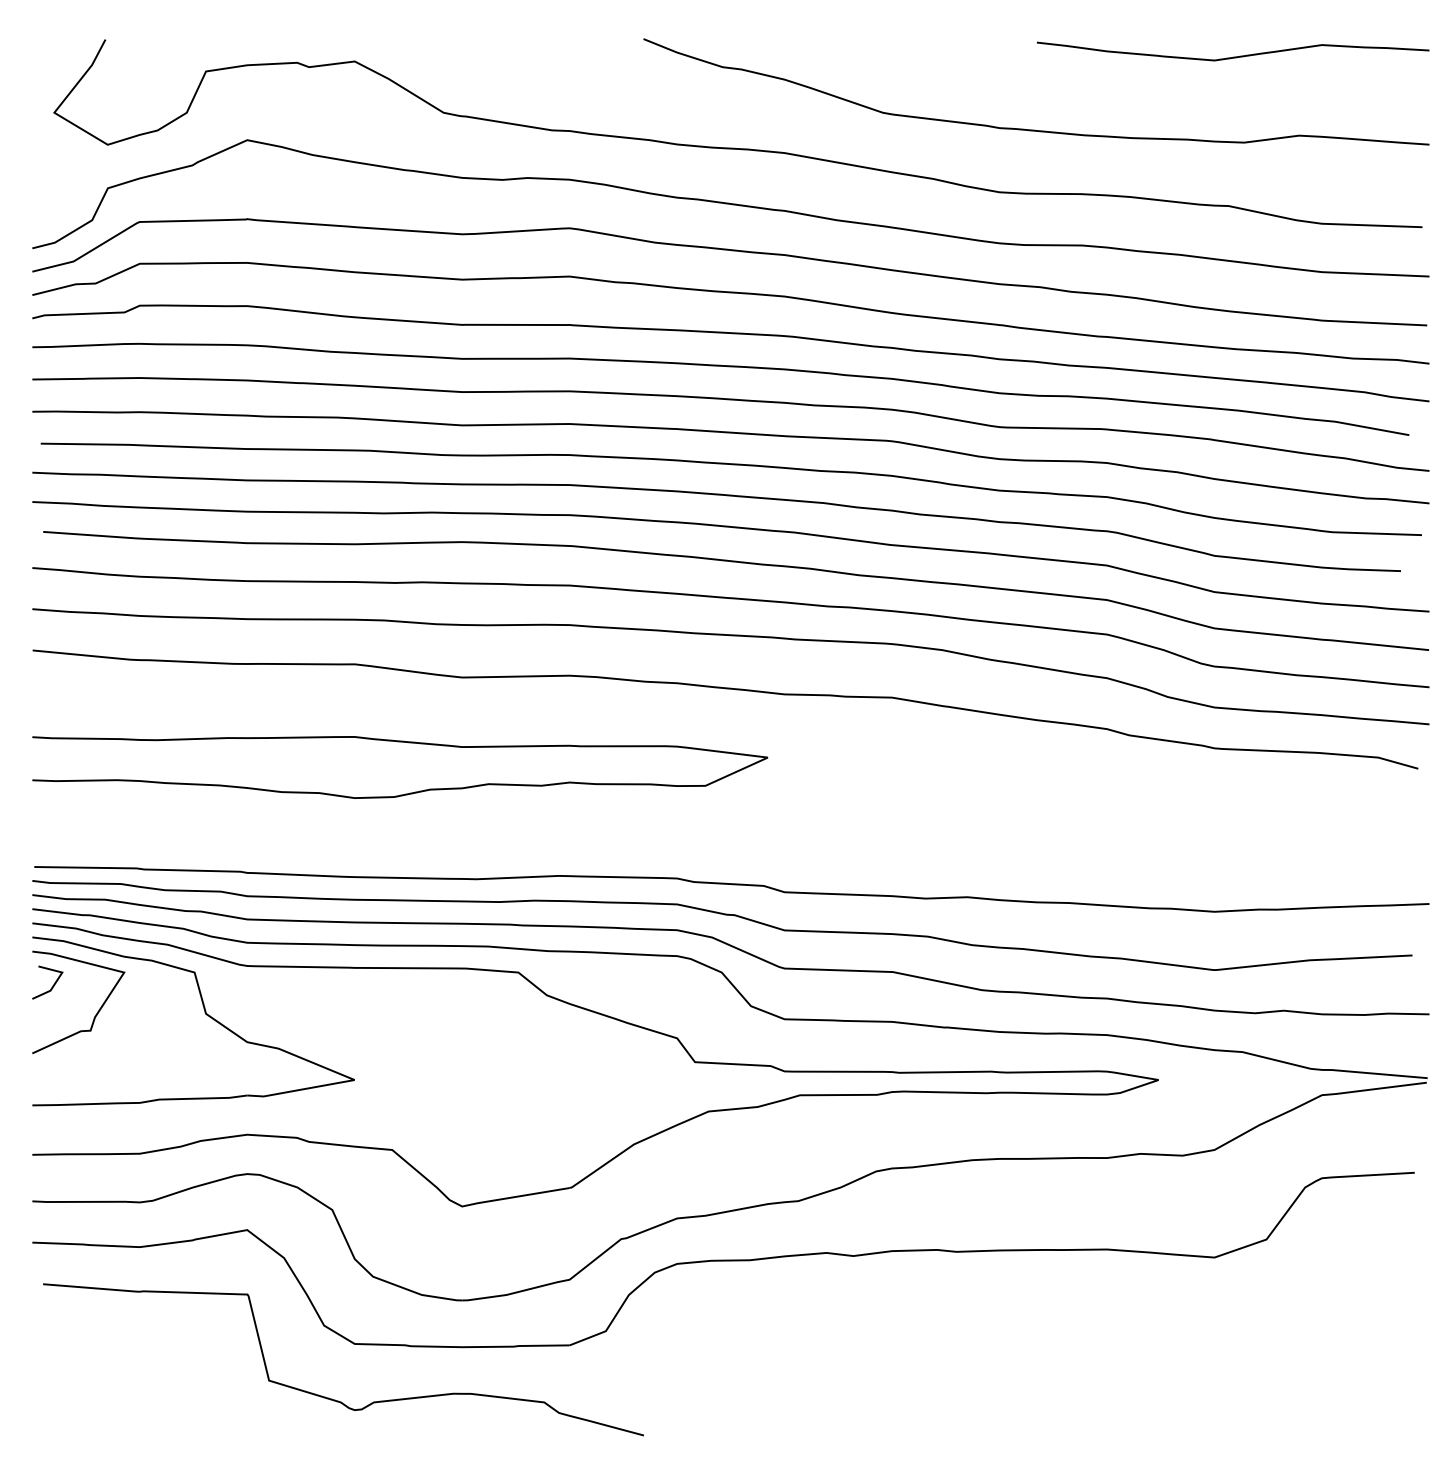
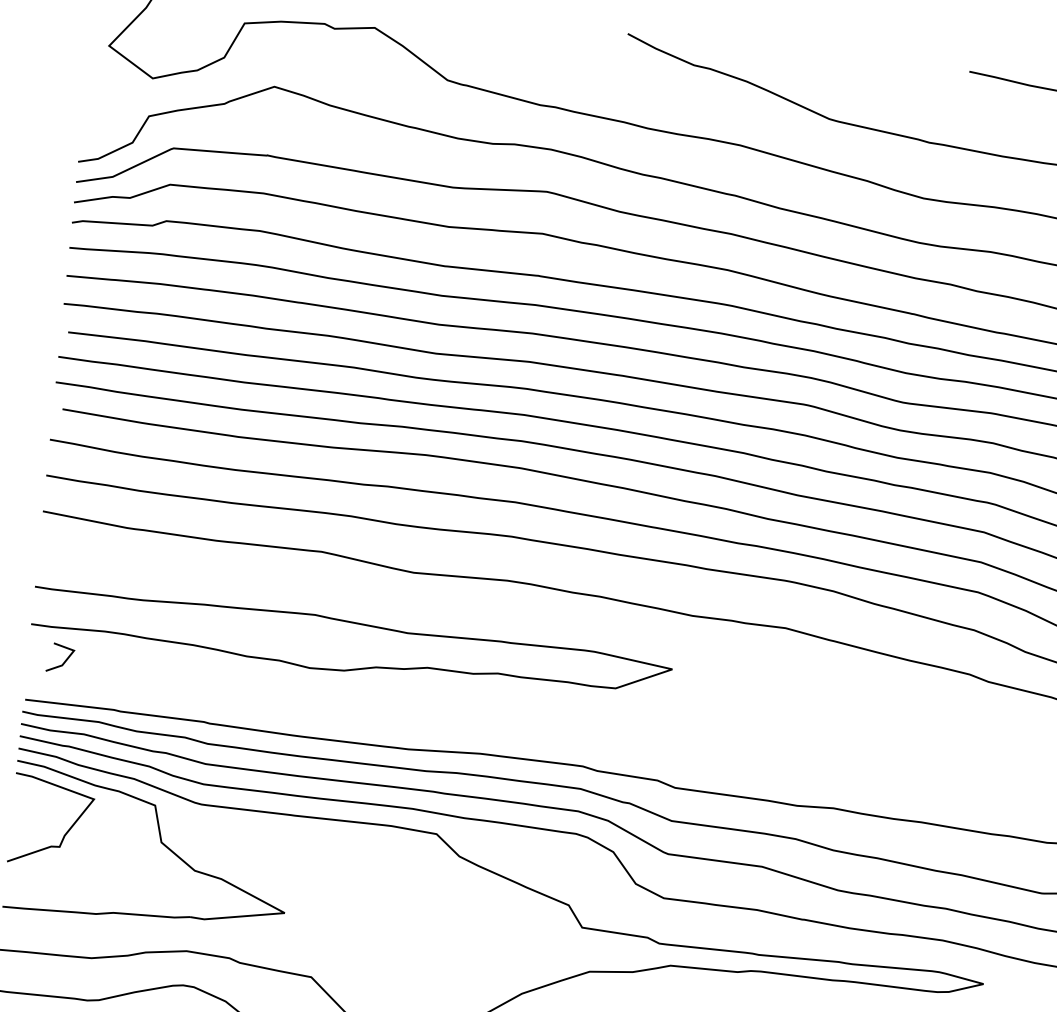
line: (52, 985) -> (64, 661), moved

